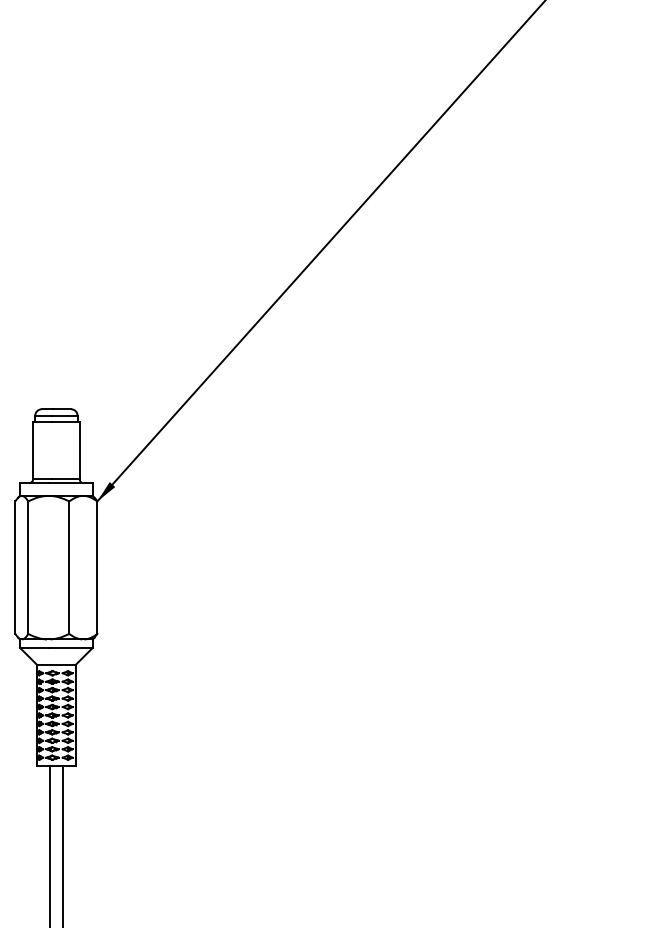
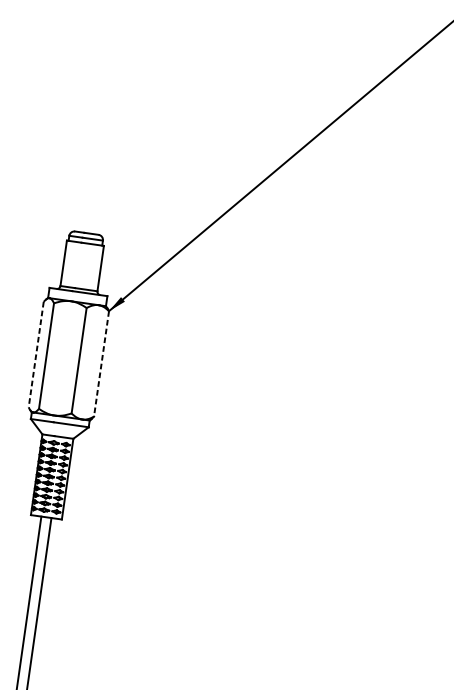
line: (15, 568) -> (36, 355), solid -> dashed
line: (97, 568) -> (101, 364), solid -> dashed

